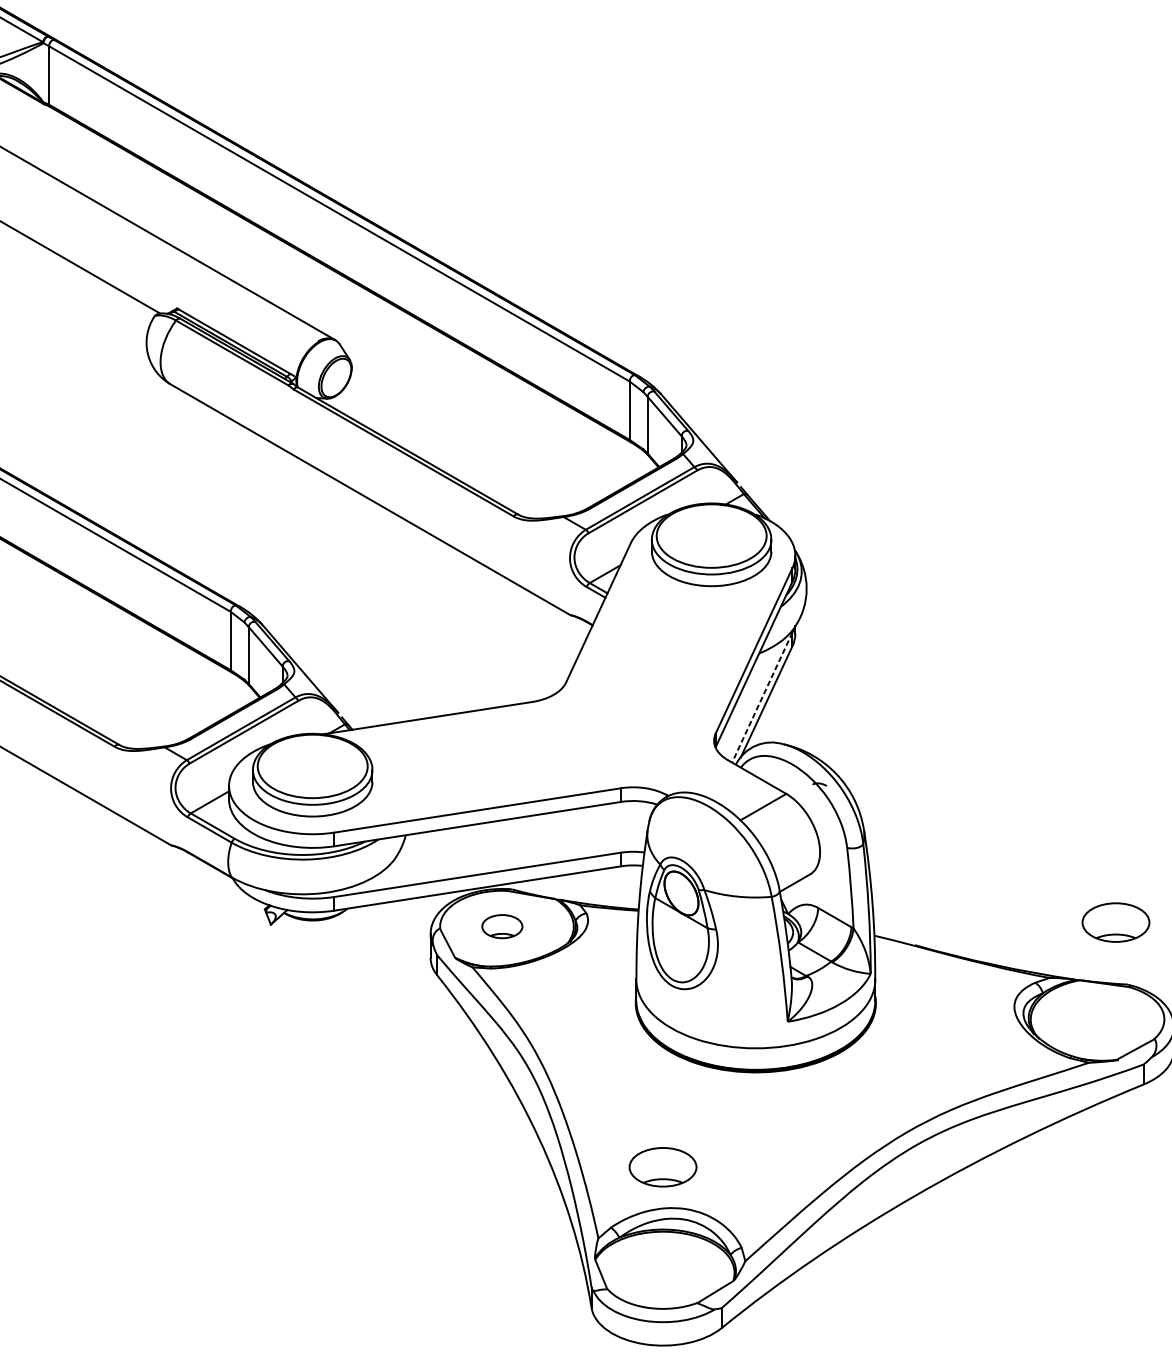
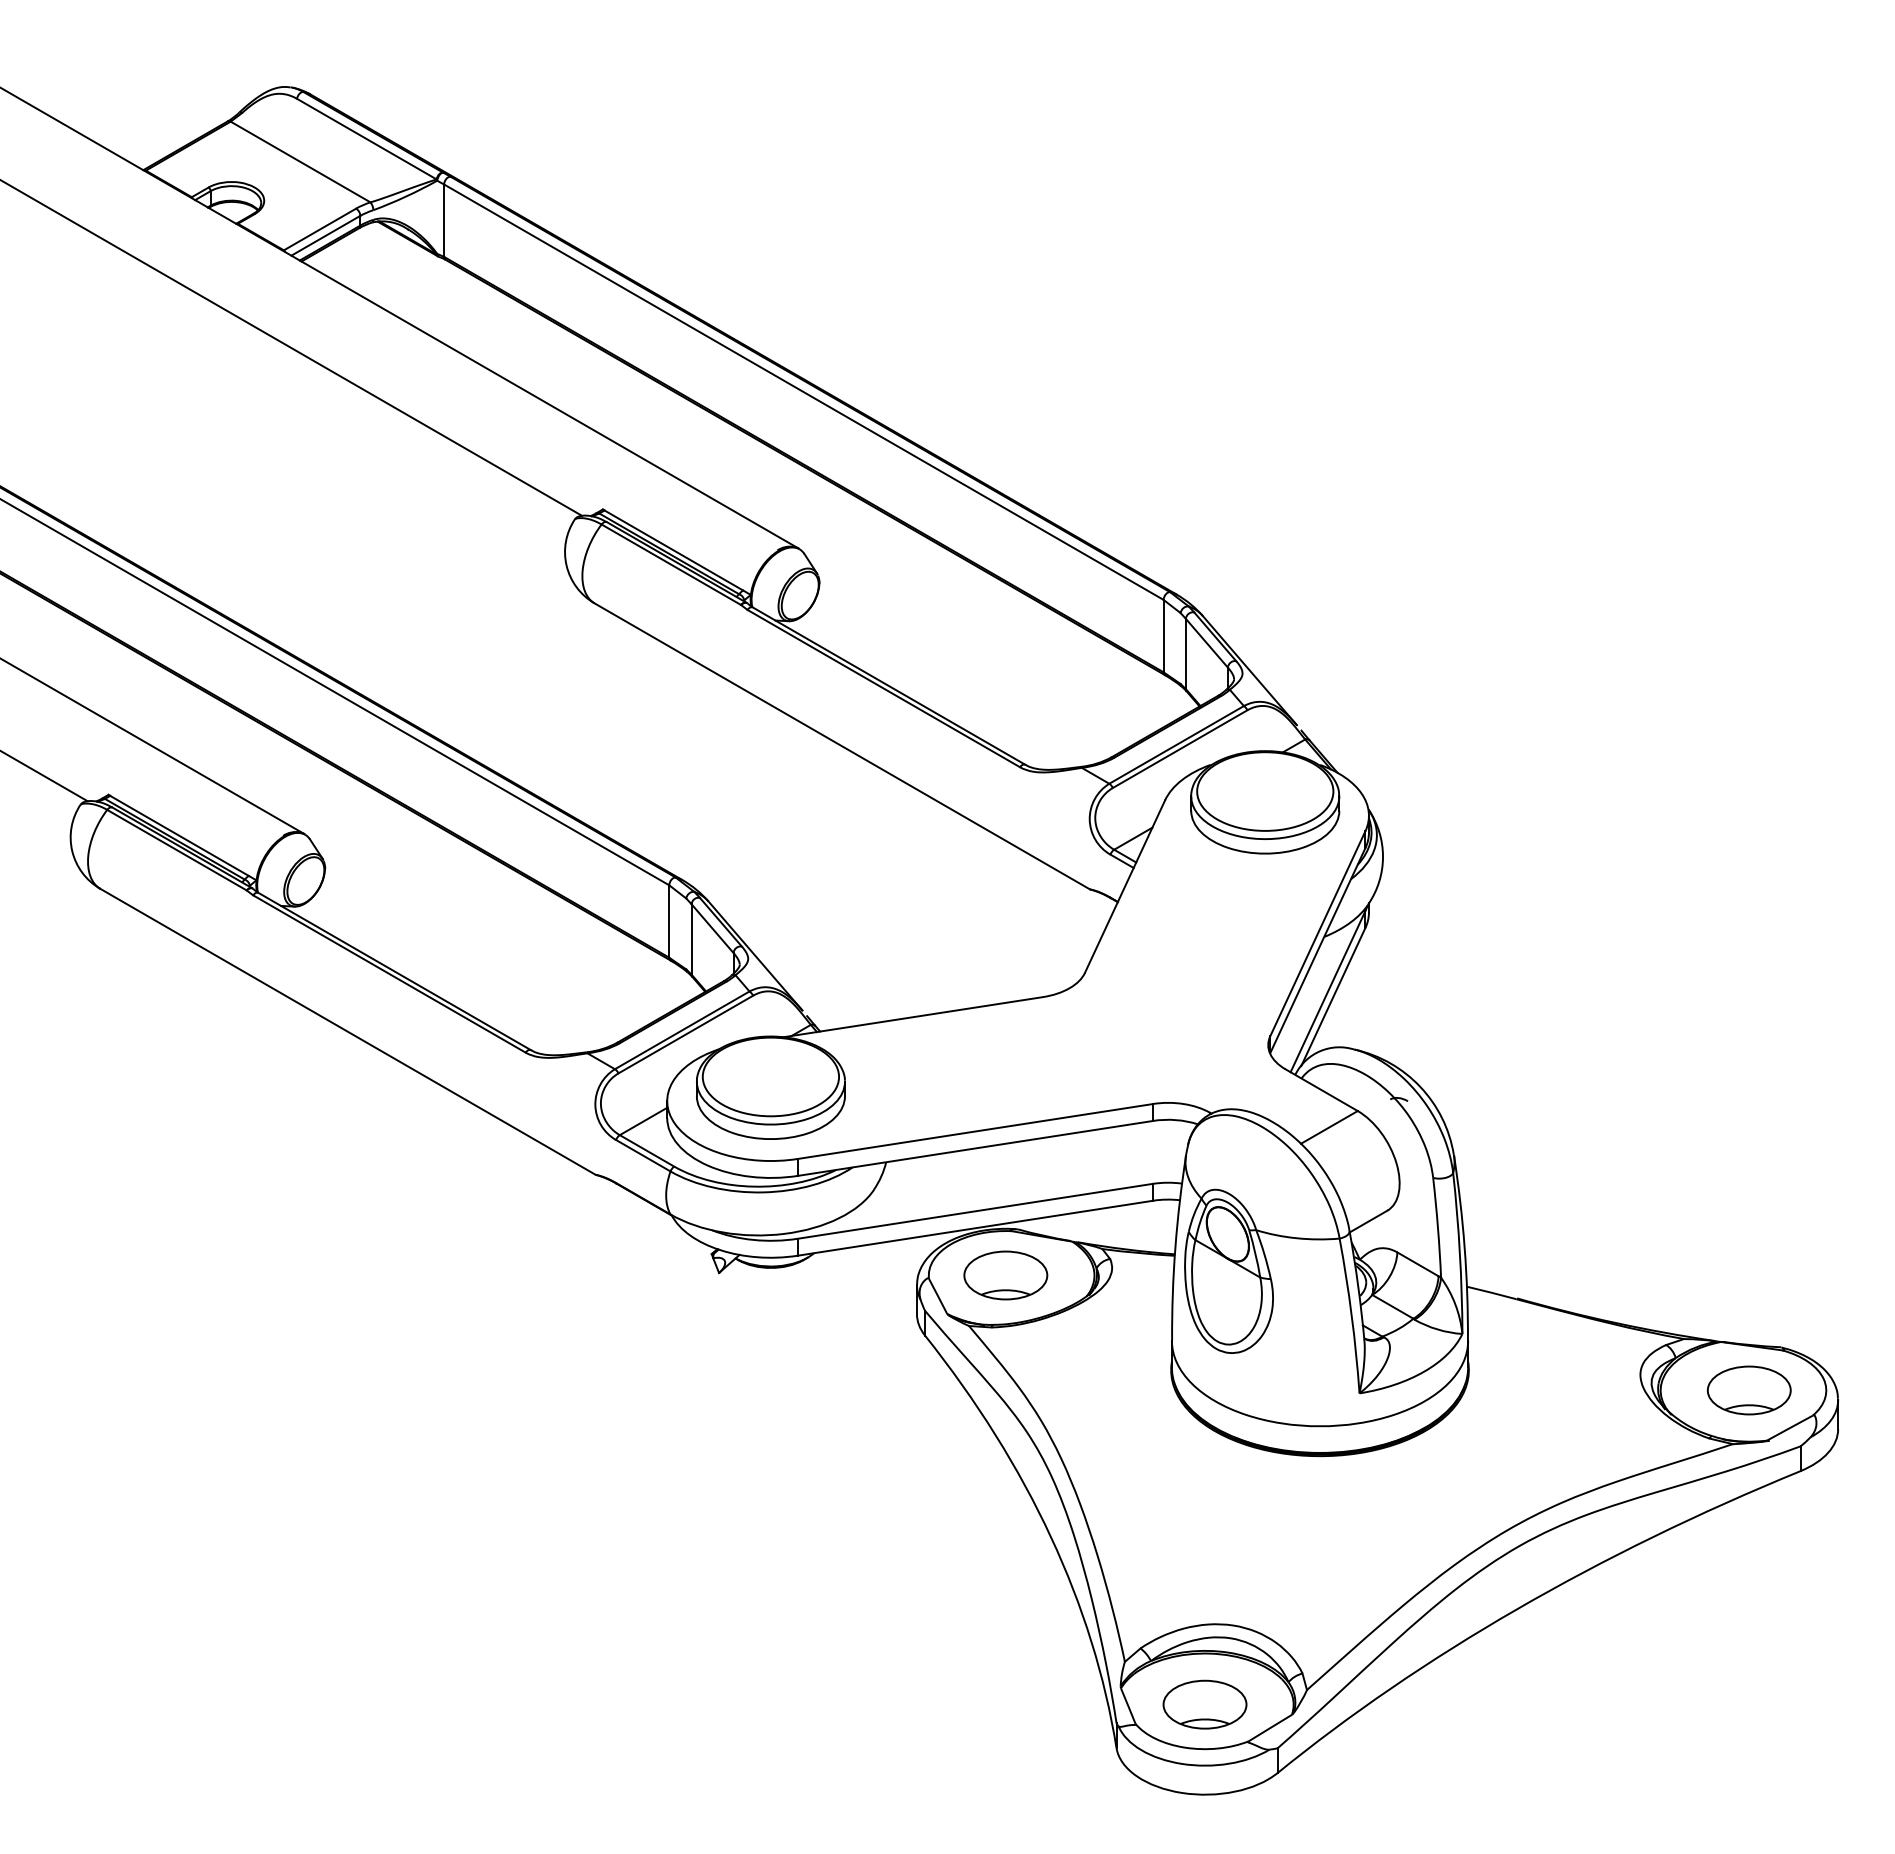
line: (762, 697) -> (1328, 991), dashed -> solid
part: (1115, 922) -> (1748, 1390), moved
part: (502, 926) -> (1005, 1275), size x1.67
part: (662, 1167) -> (1204, 1704), moved

